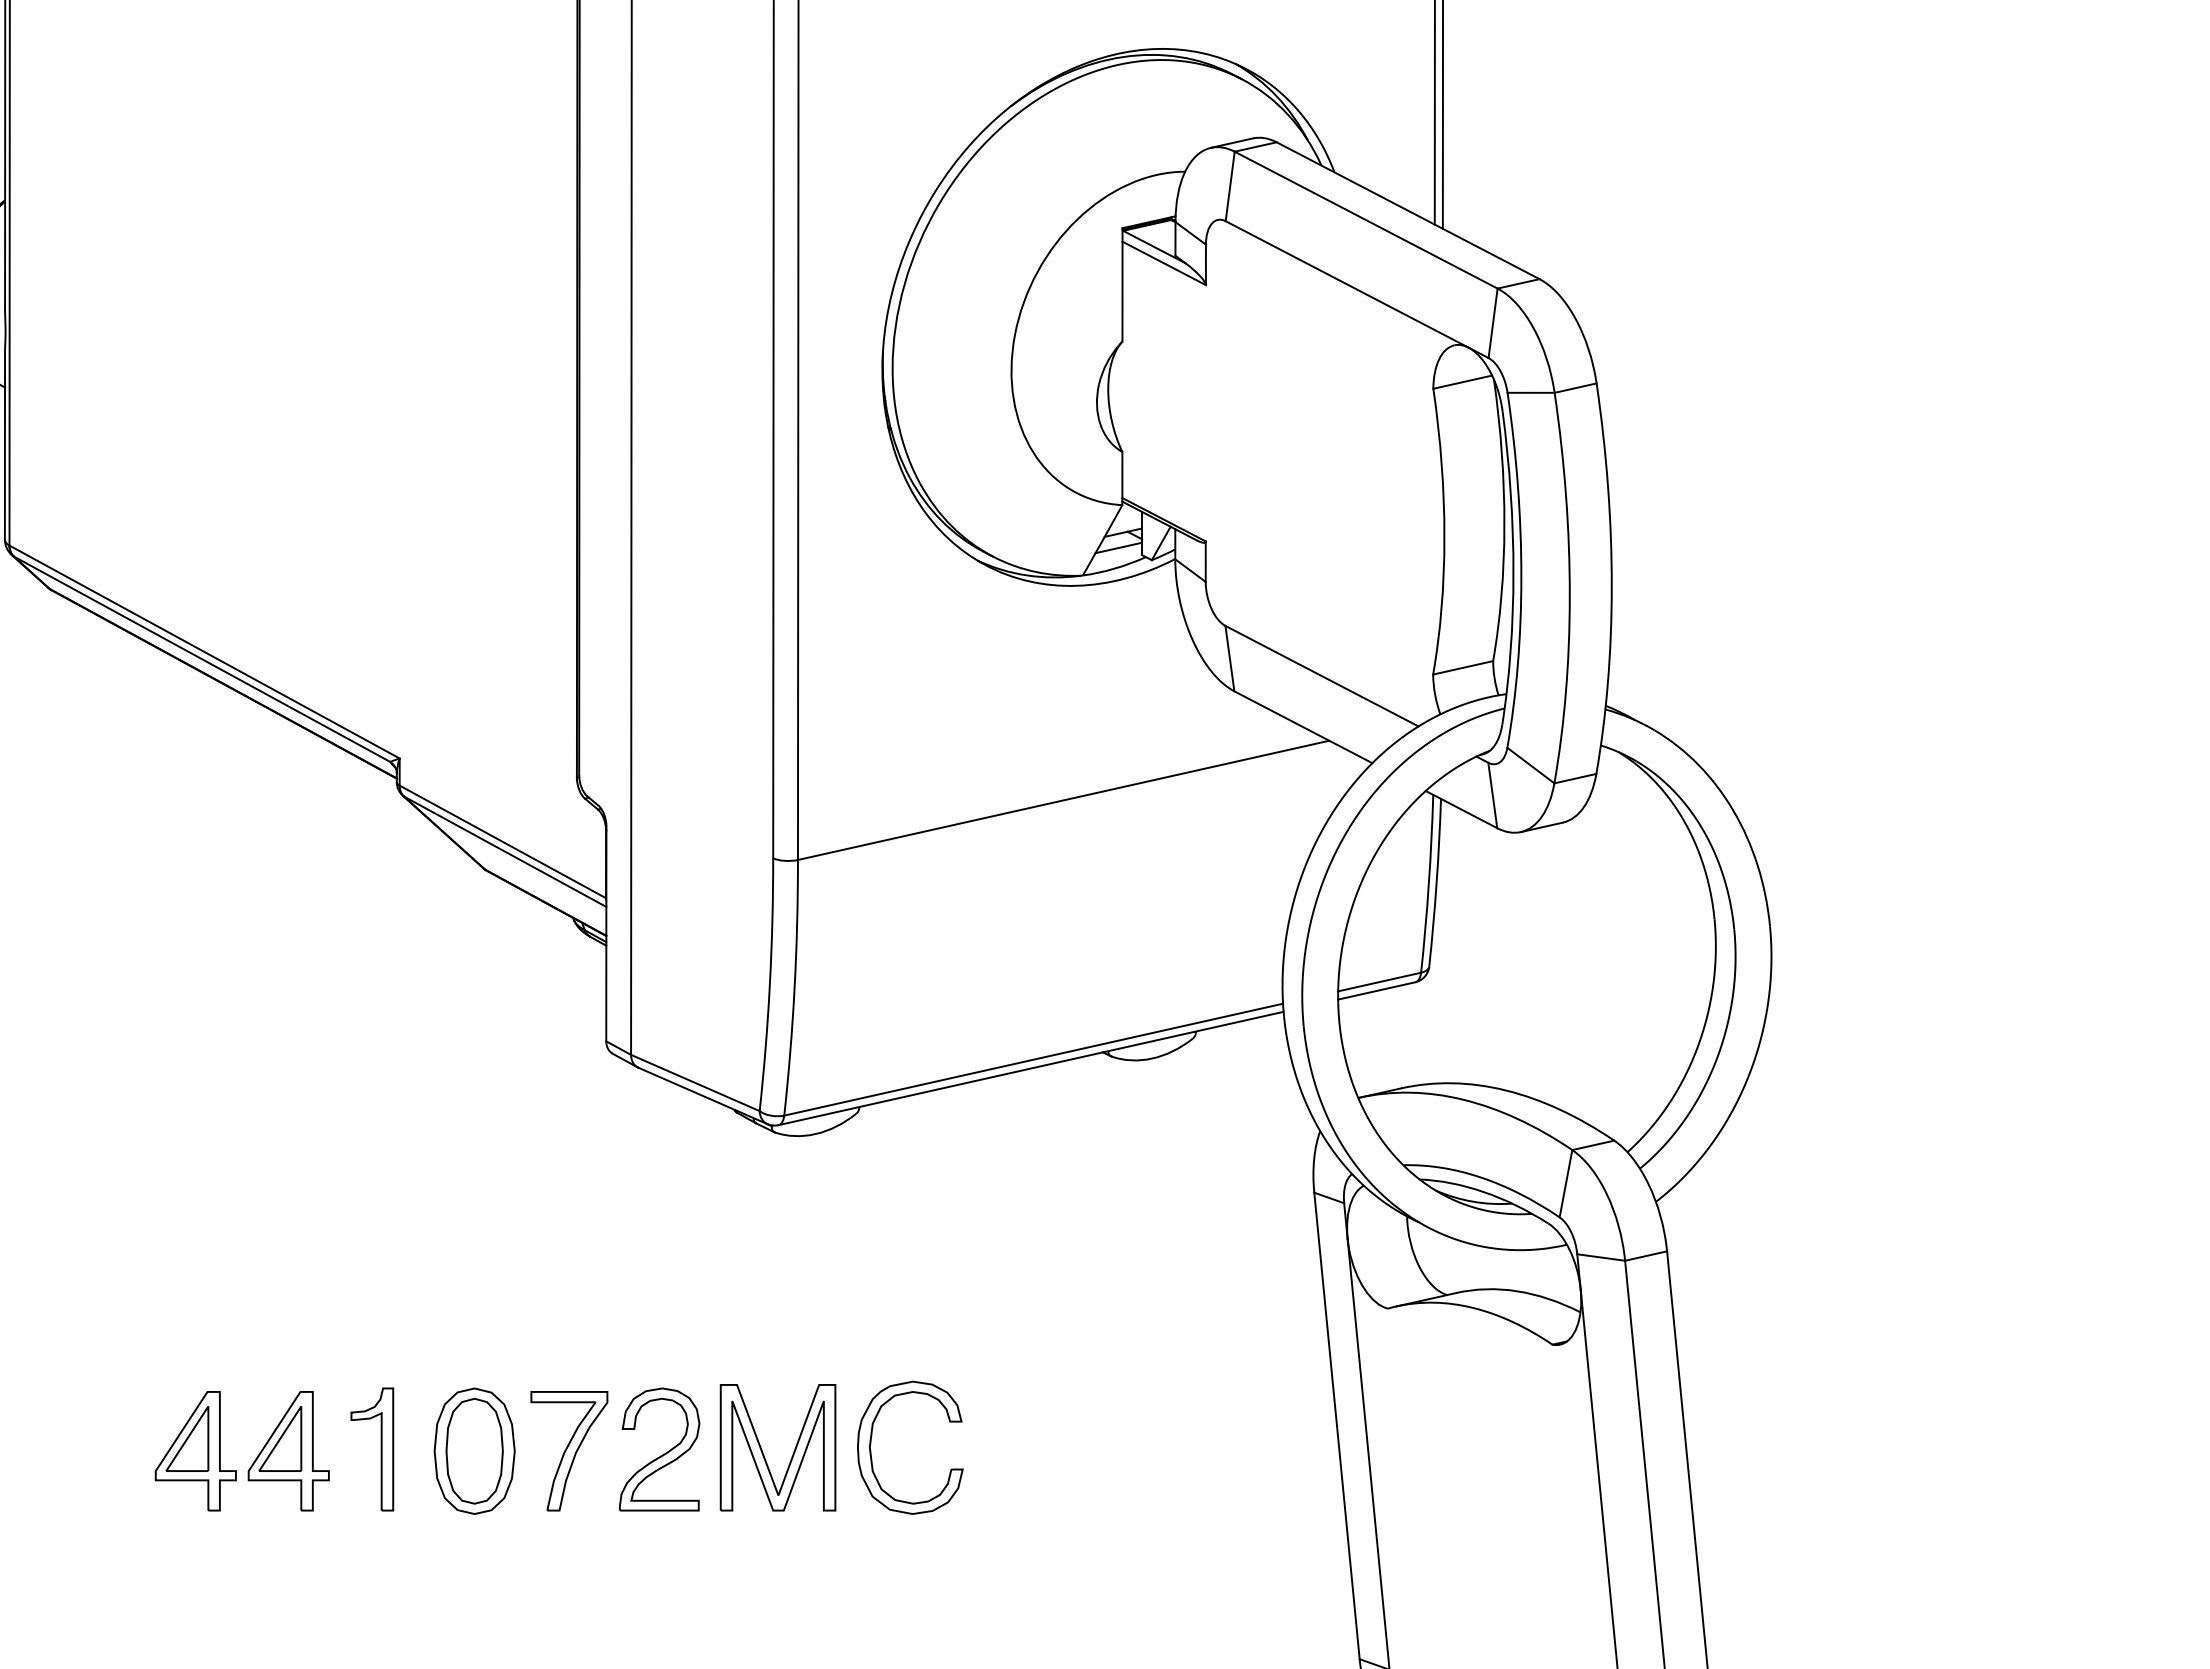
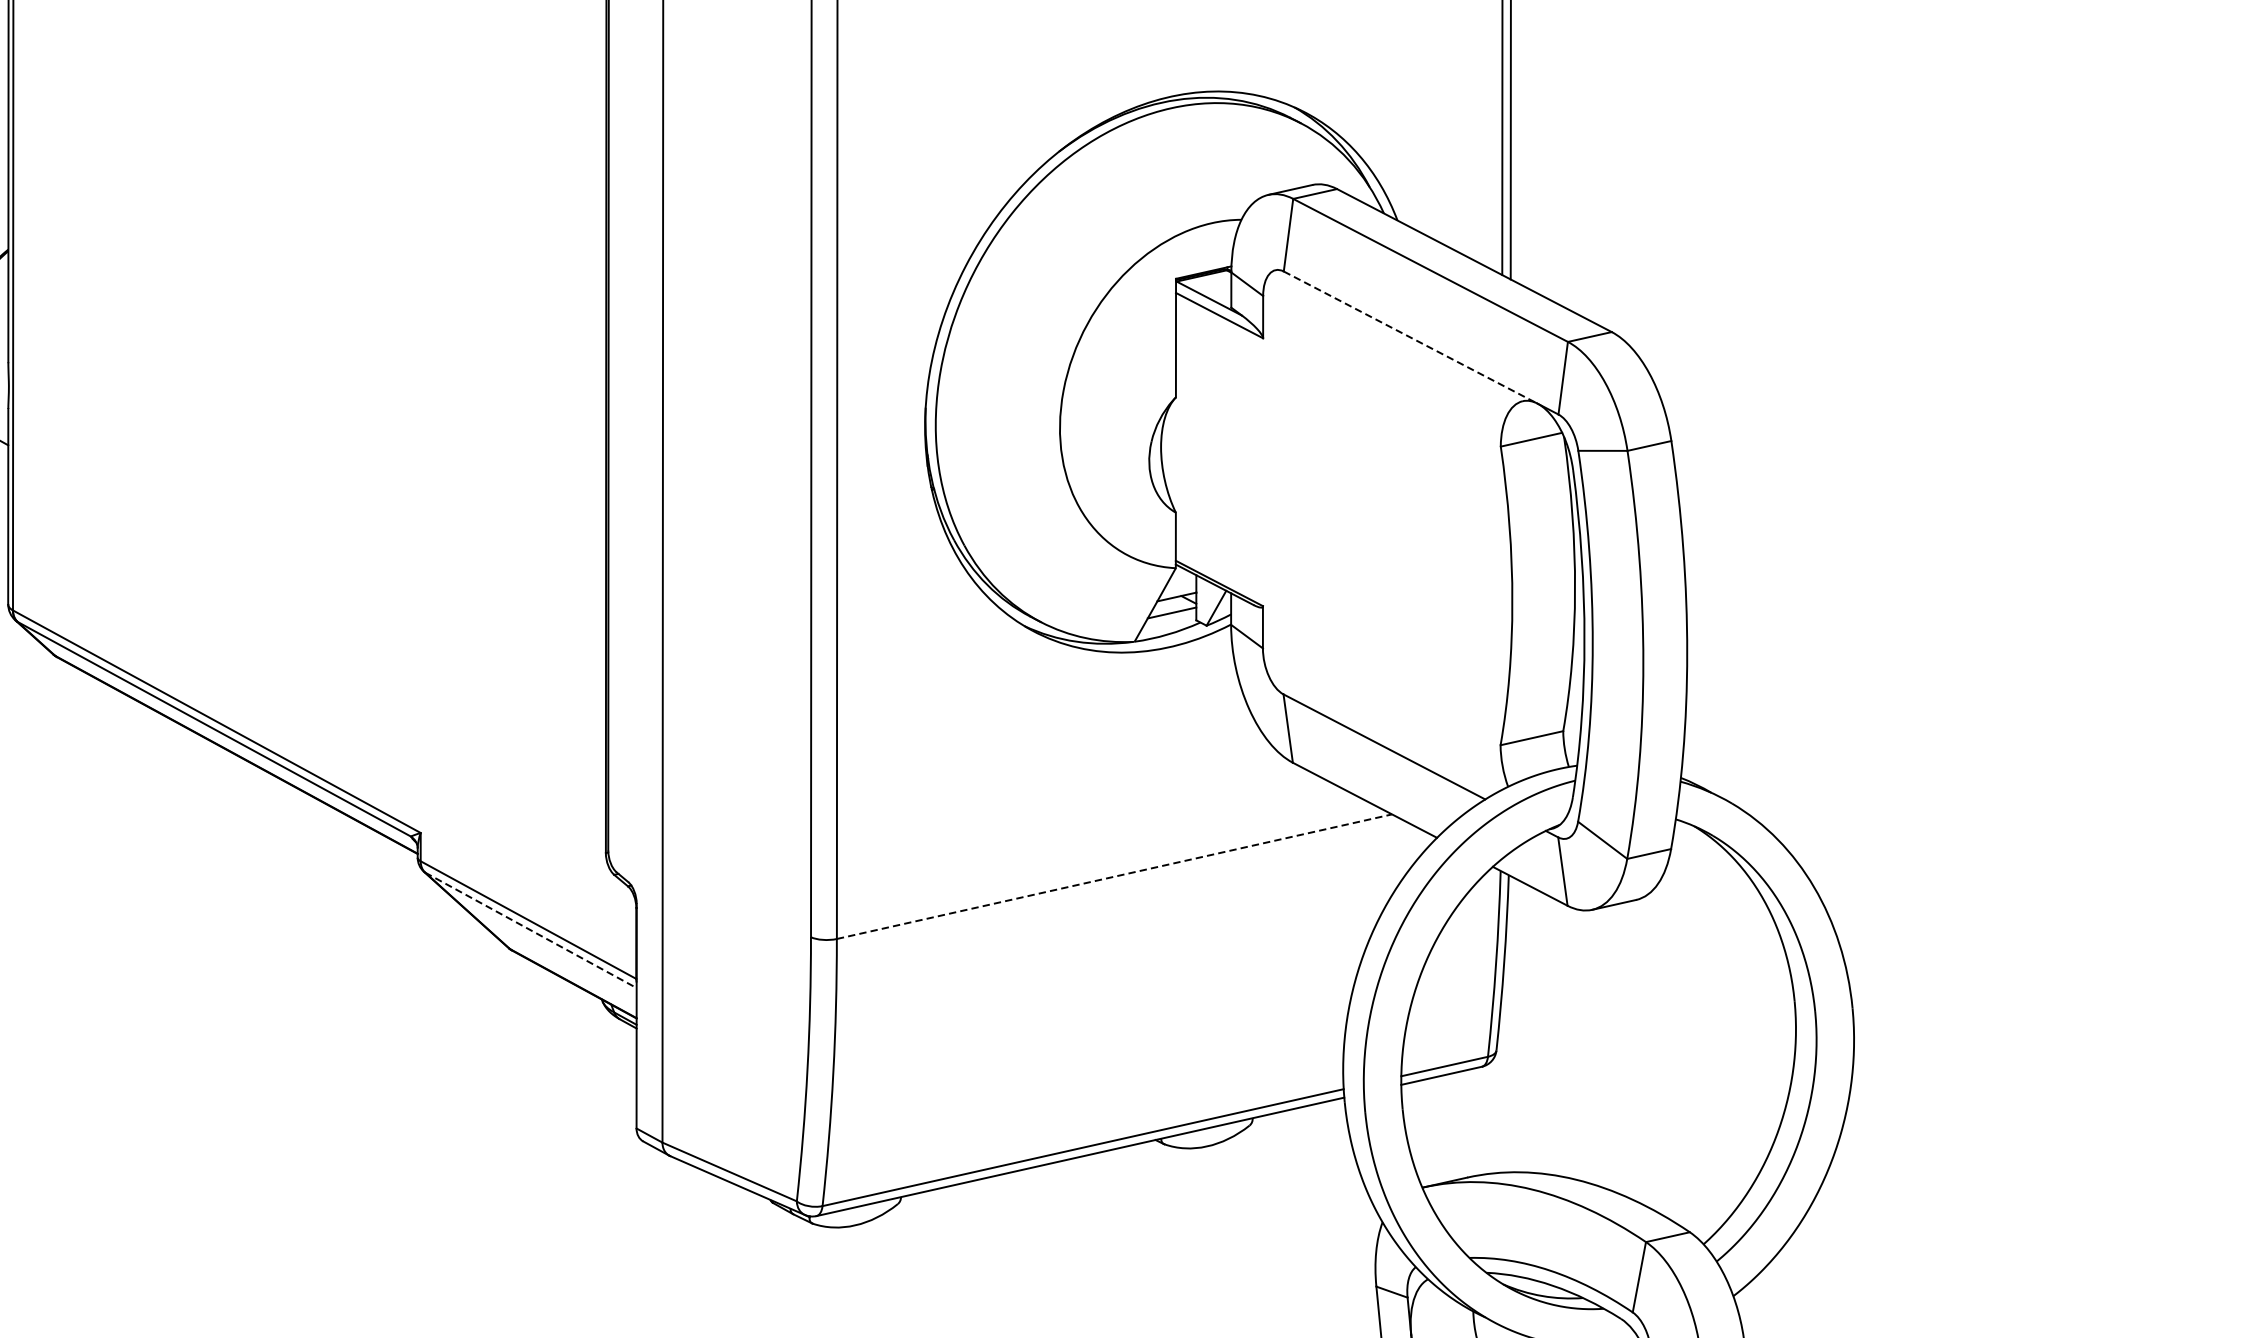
line: (1347, 284) -> (1411, 337), solid -> dashed
line: (1064, 800) -> (1115, 876), solid -> dashed
line: (505, 851) -> (531, 930), solid -> dashed

